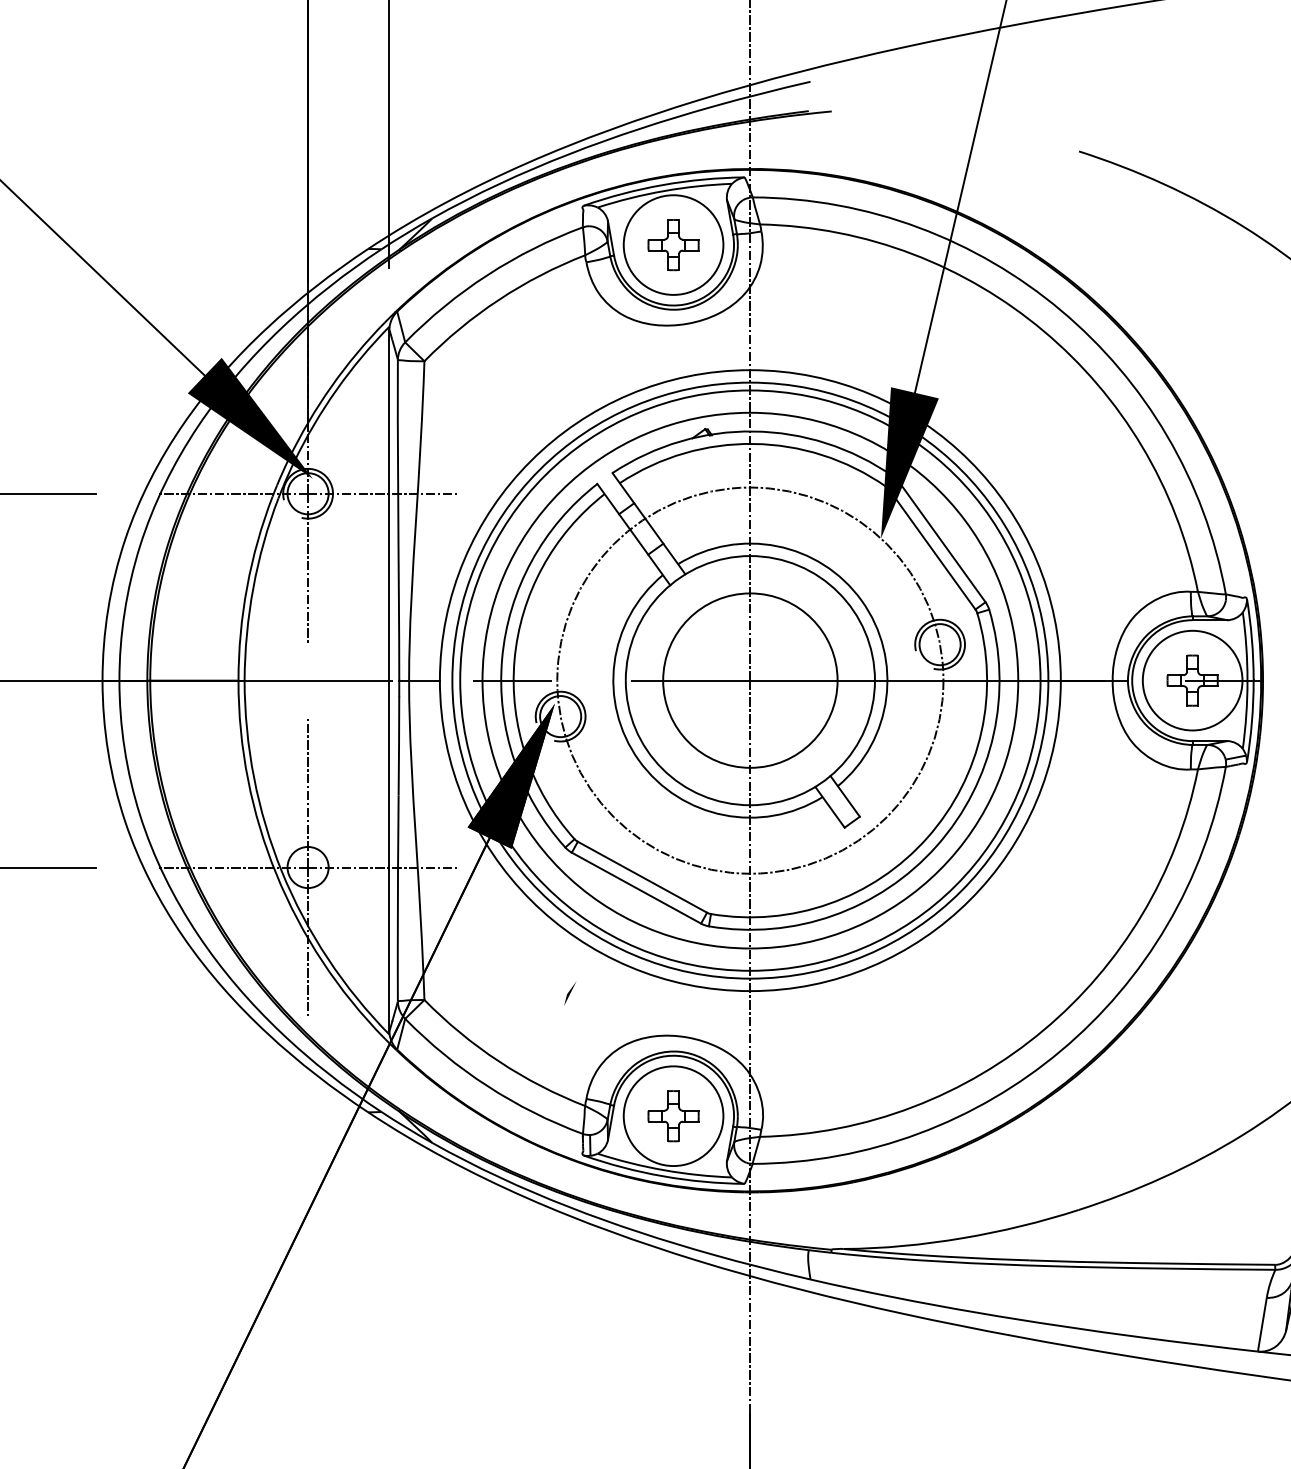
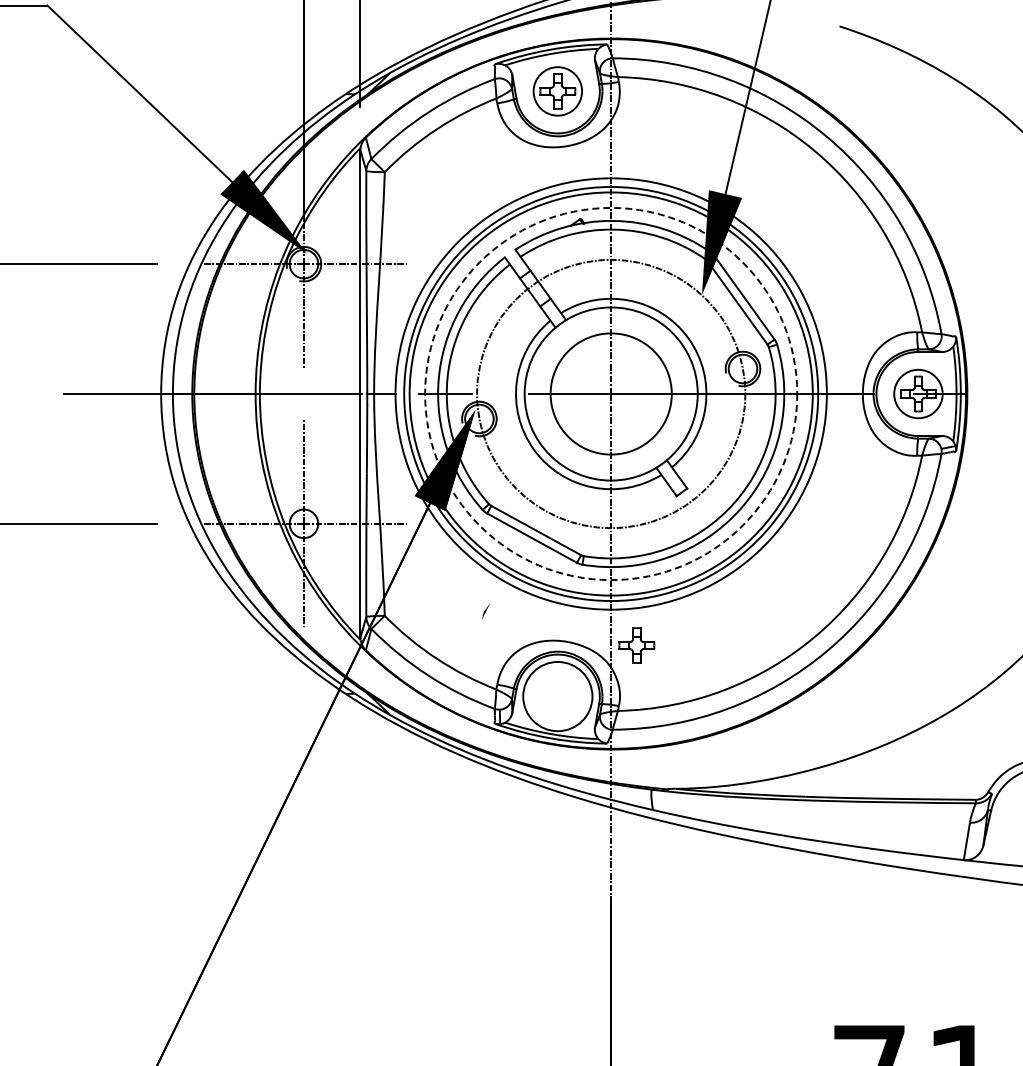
circle: (673, 245) -> (557, 91), size x0.7
circle: (750, 679) -> (611, 393), solid -> dashed
circle: (1192, 679) -> (918, 393), size x0.7
part: (673, 1116) -> (636, 645), moved

